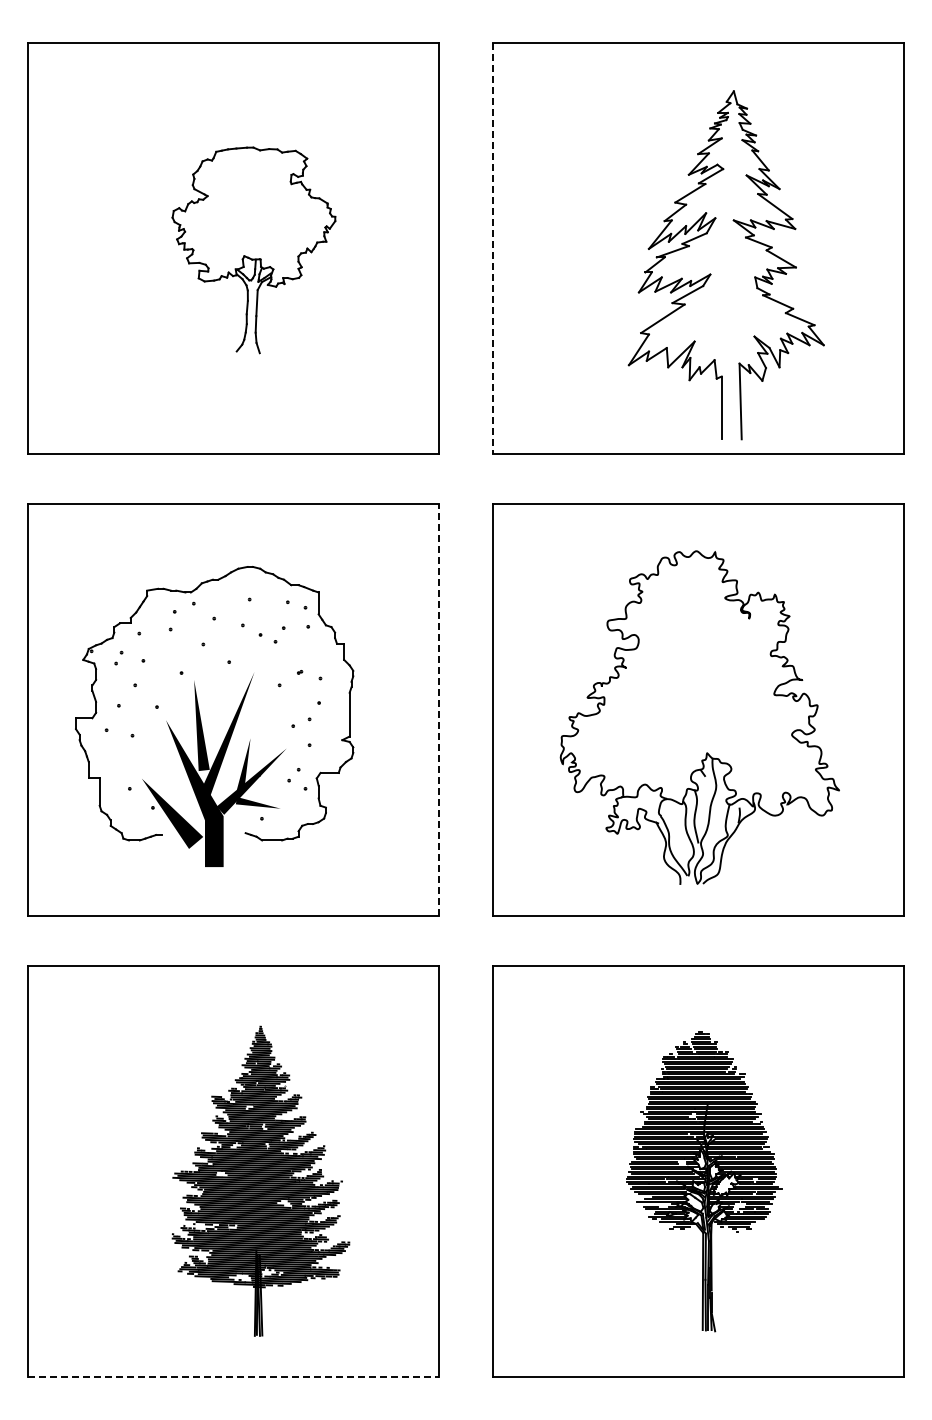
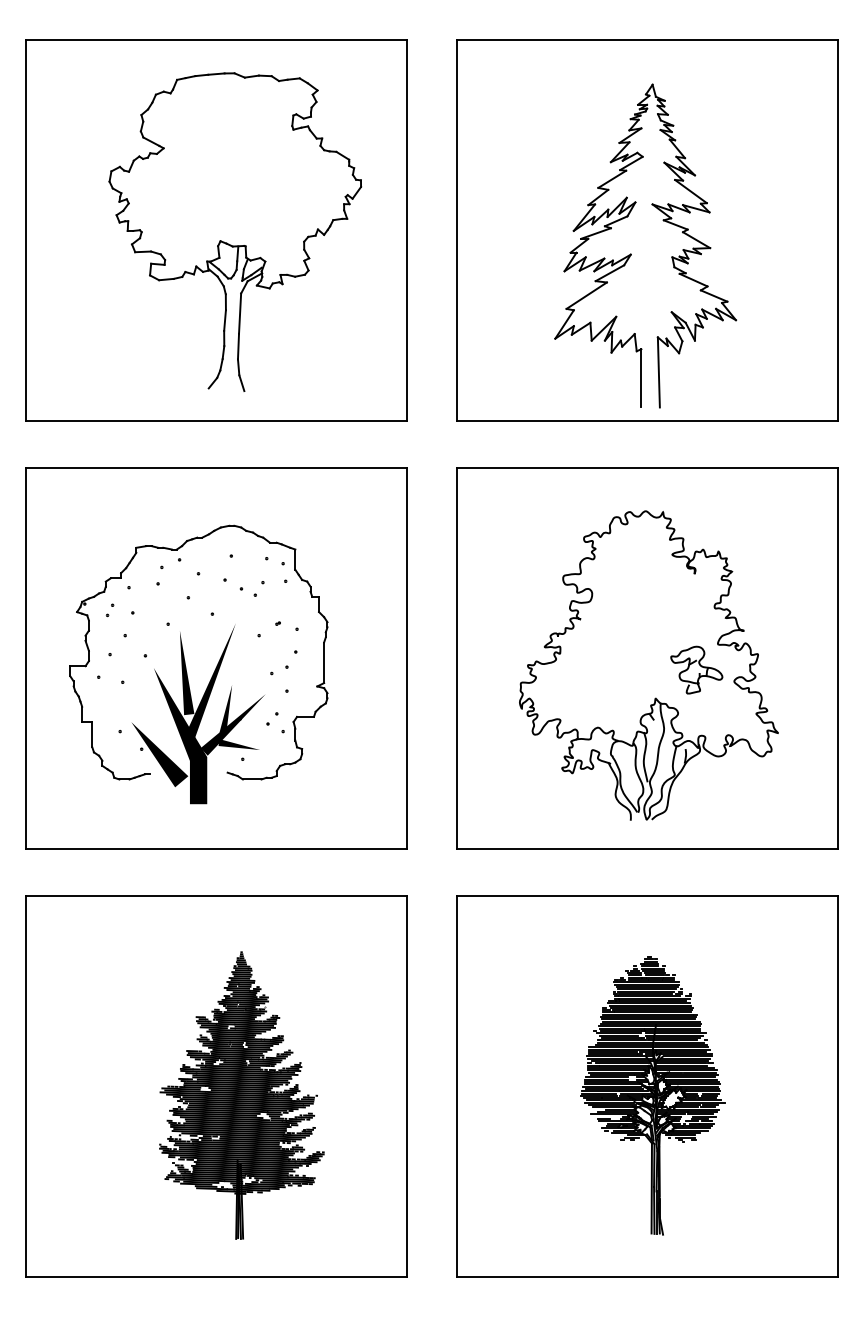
line: (492, 248) -> (456, 230), dashed -> solid
part: (253, 250) -> (234, 232), size x1.67
part: (711, 274) -> (631, 254), moved
line: (439, 710) -> (407, 658), dashed -> solid
part: (751, 722) -> (696, 670), added
line: (233, 1377) -> (216, 1277), dashed -> solid

